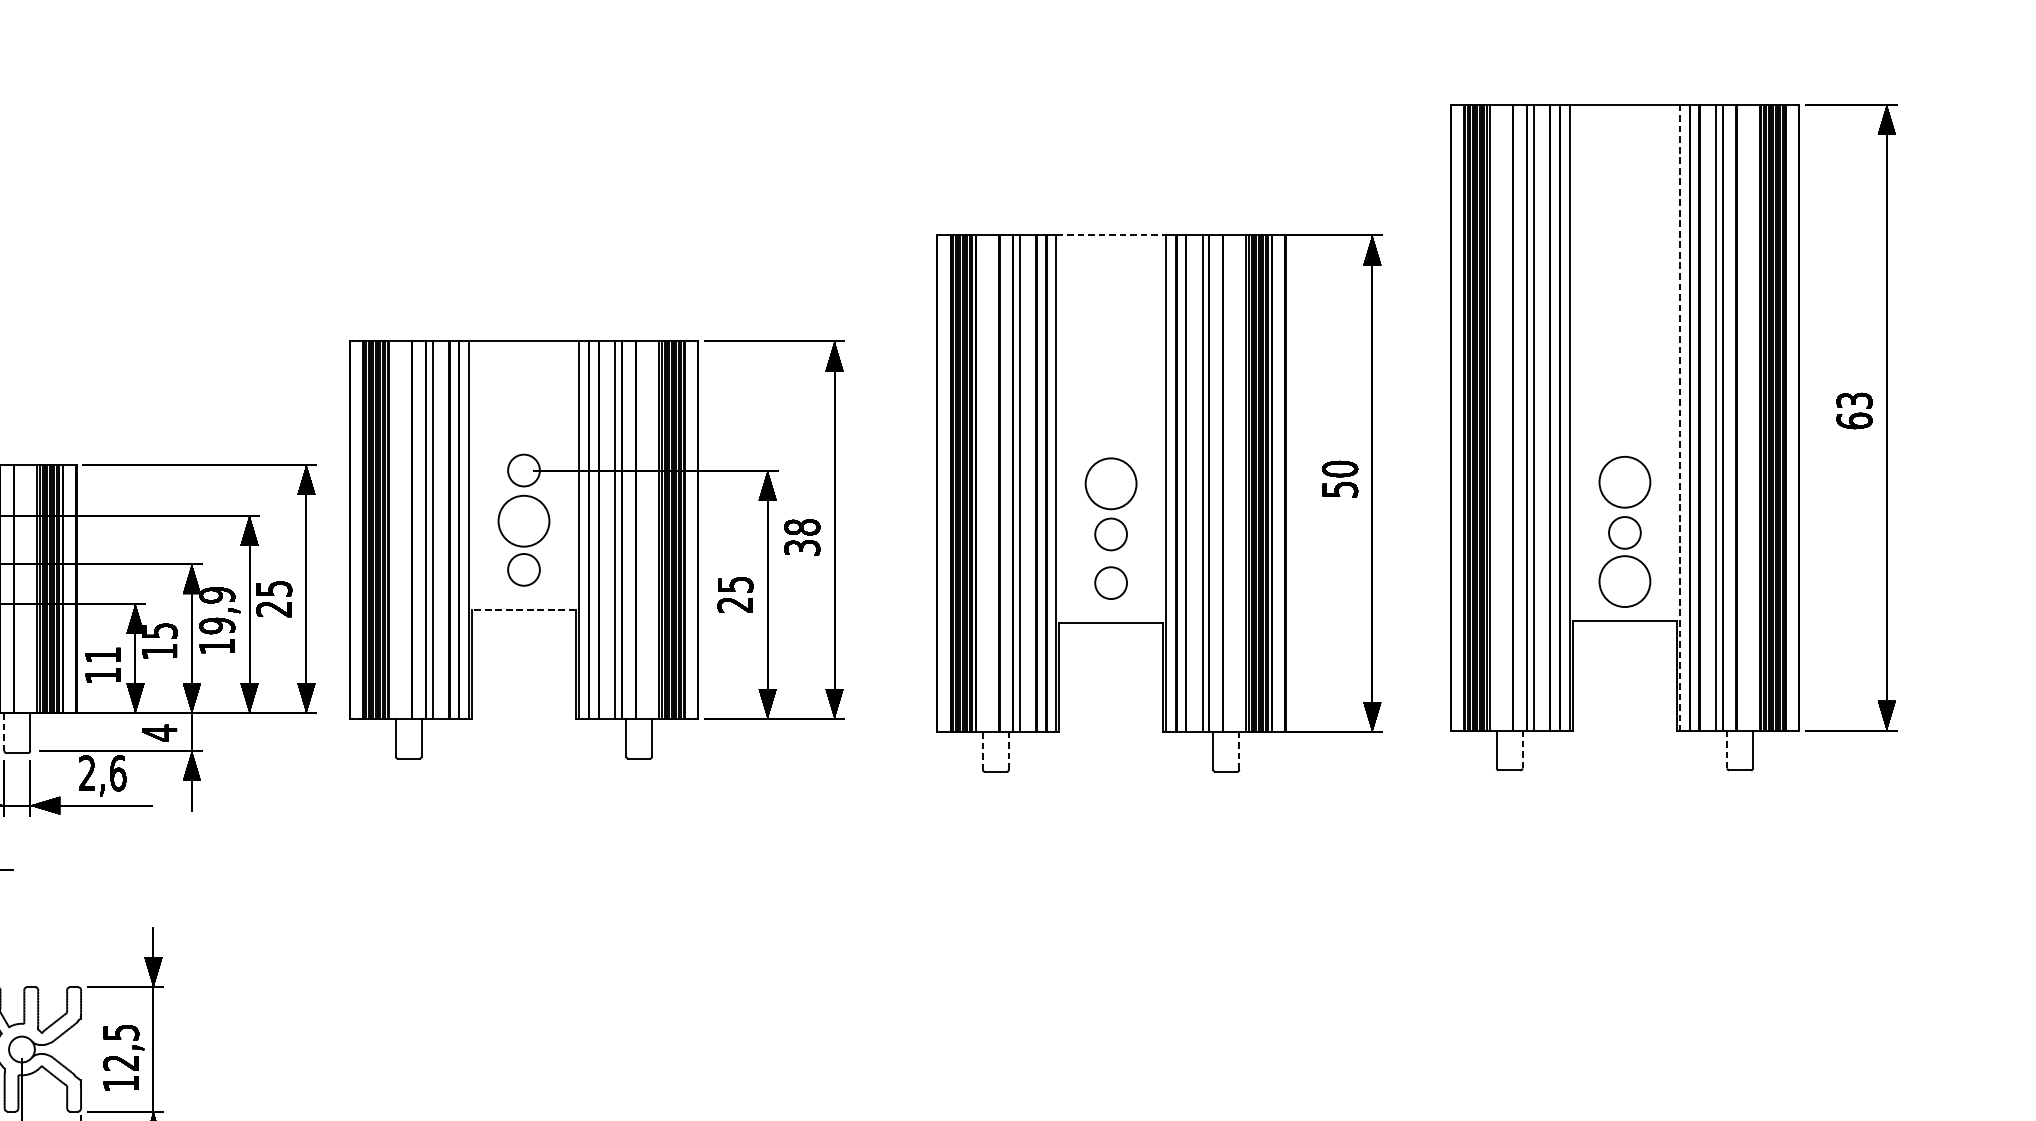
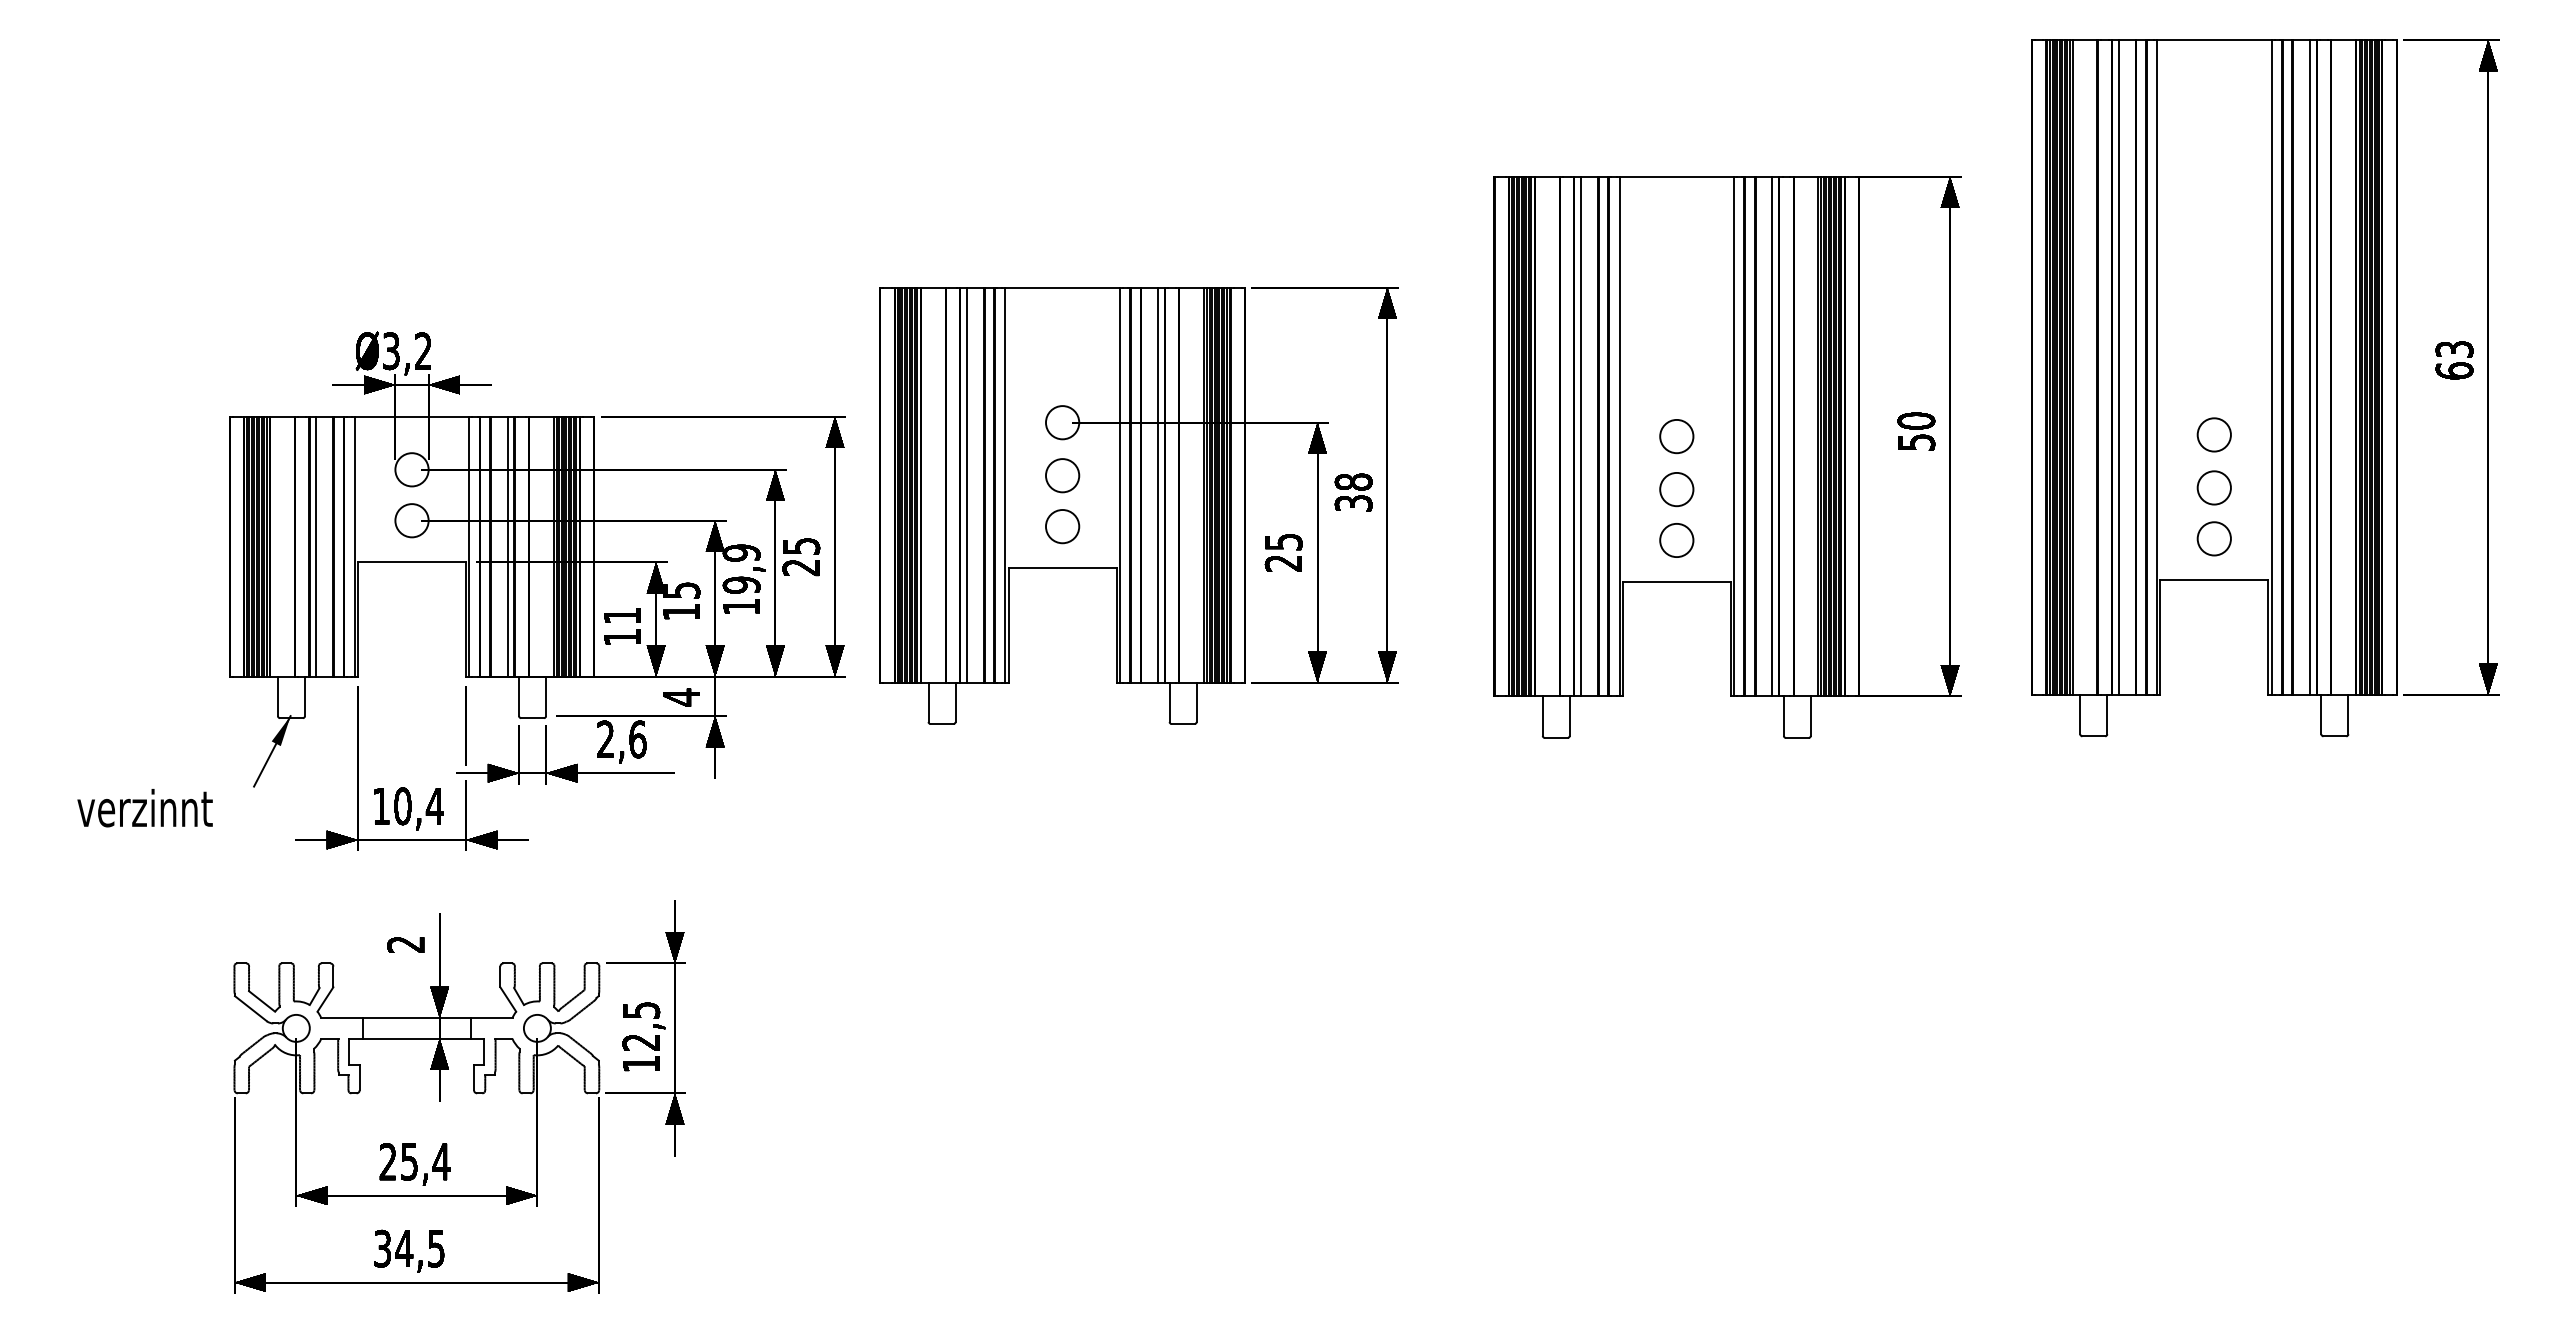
line: (1111, 235) -> (1677, 176), dashed -> solid
line: (1679, 417) -> (2271, 367), dashed -> solid
circle: (1624, 481) -> (2213, 434), size x0.62
circle: (1110, 483) -> (1676, 436), size x0.62
circle: (523, 521) -> (1062, 475), size x0.62
circle: (1624, 581) -> (2213, 538), size x0.62
line: (523, 609) -> (1062, 568), dashed -> solid
line: (4, 732) -> (519, 696), dashed -> solid
line: (1522, 749) -> (2107, 714), dashed -> solid
line: (1727, 749) -> (2321, 714), dashed -> solid
line: (982, 751) -> (1542, 716), dashed -> solid
line: (1008, 751) -> (1569, 716), dashed -> solid
line: (1238, 751) -> (1810, 716), dashed -> solid

